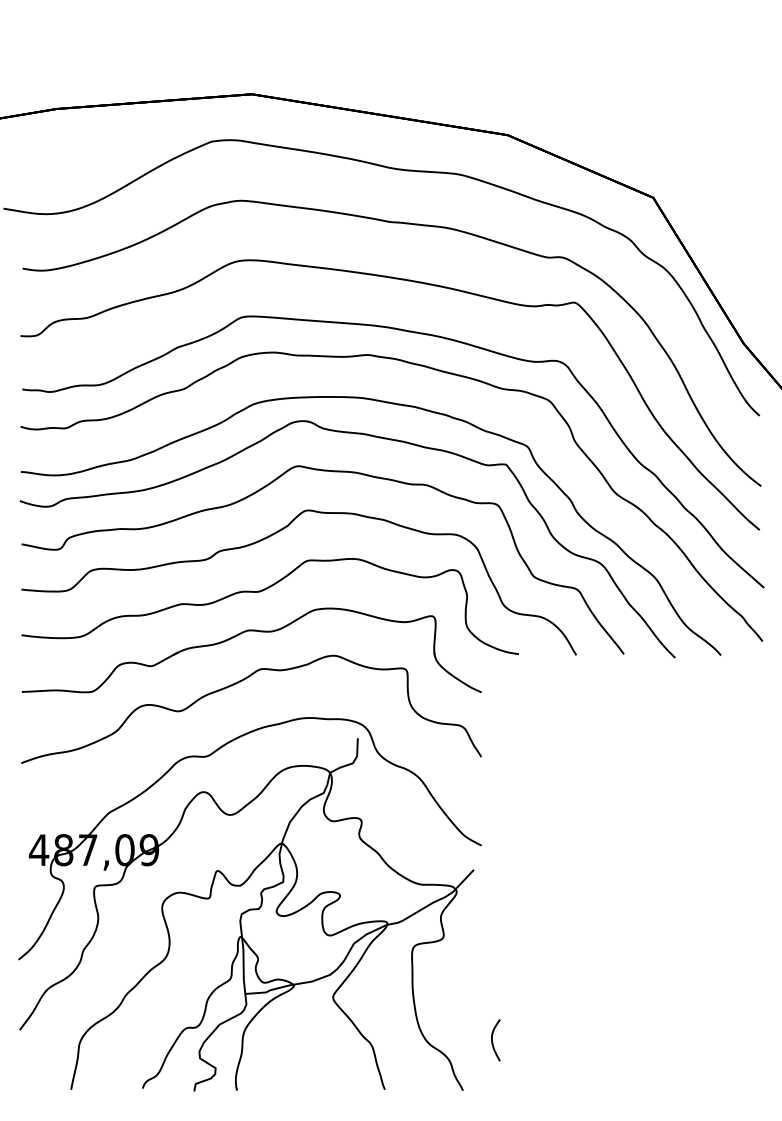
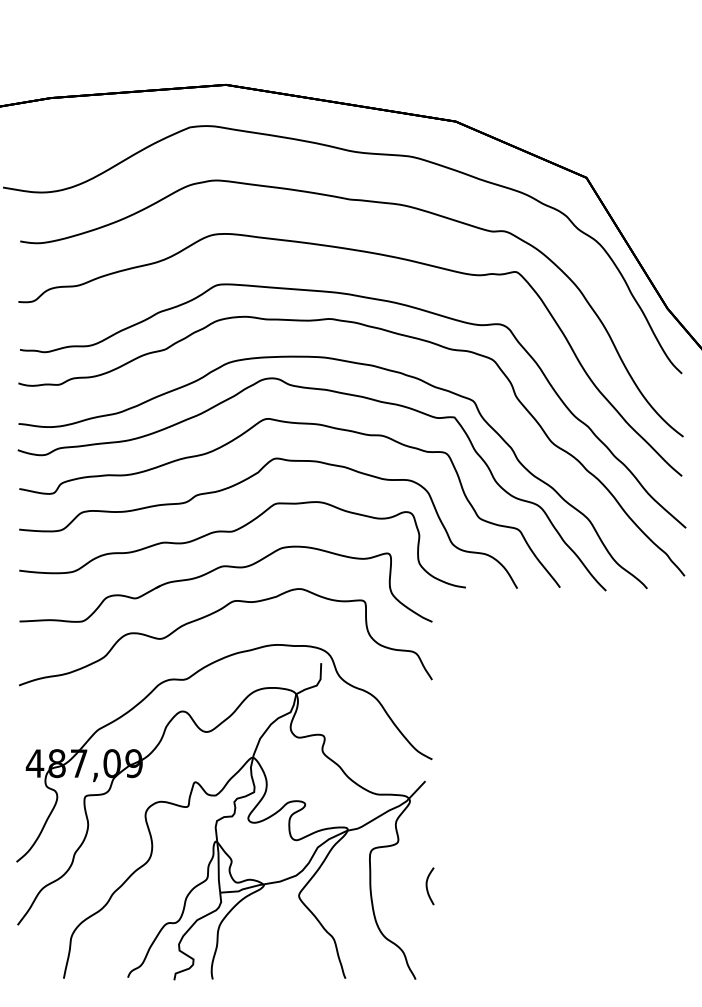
curve: (492, 1040) -> (427, 886), moved

